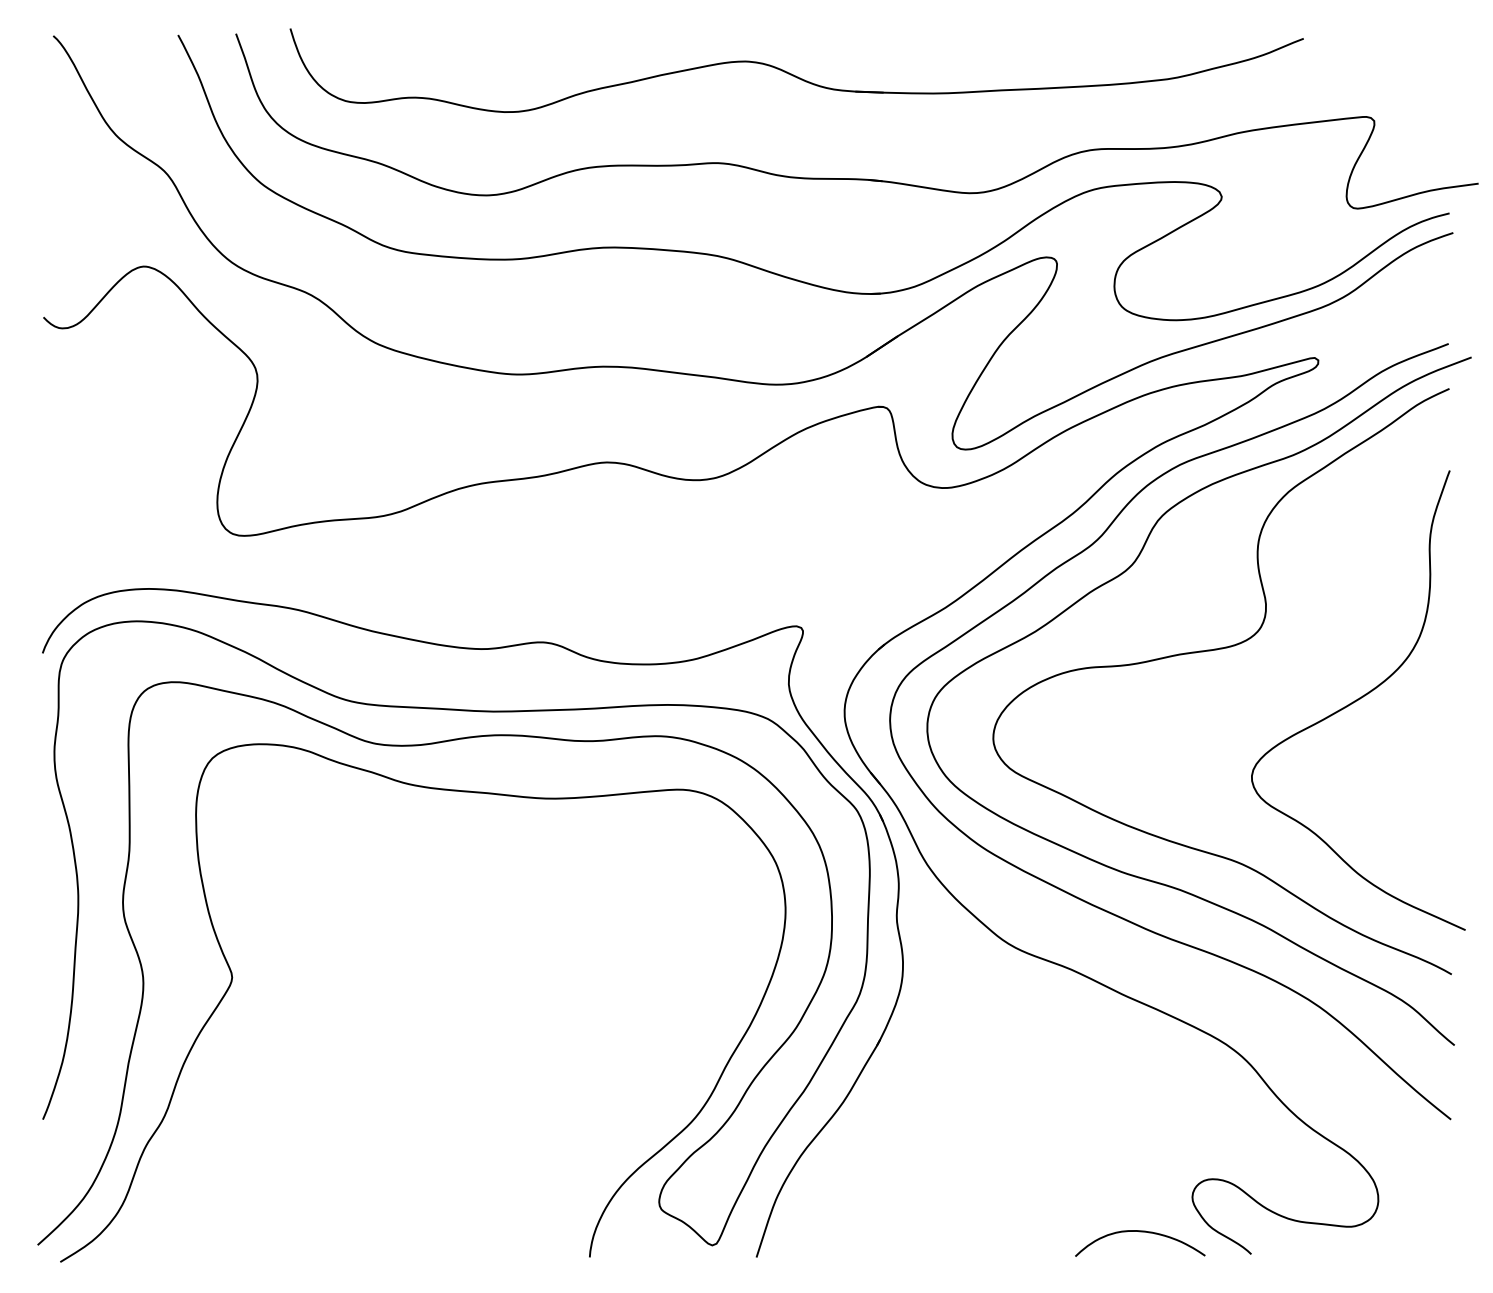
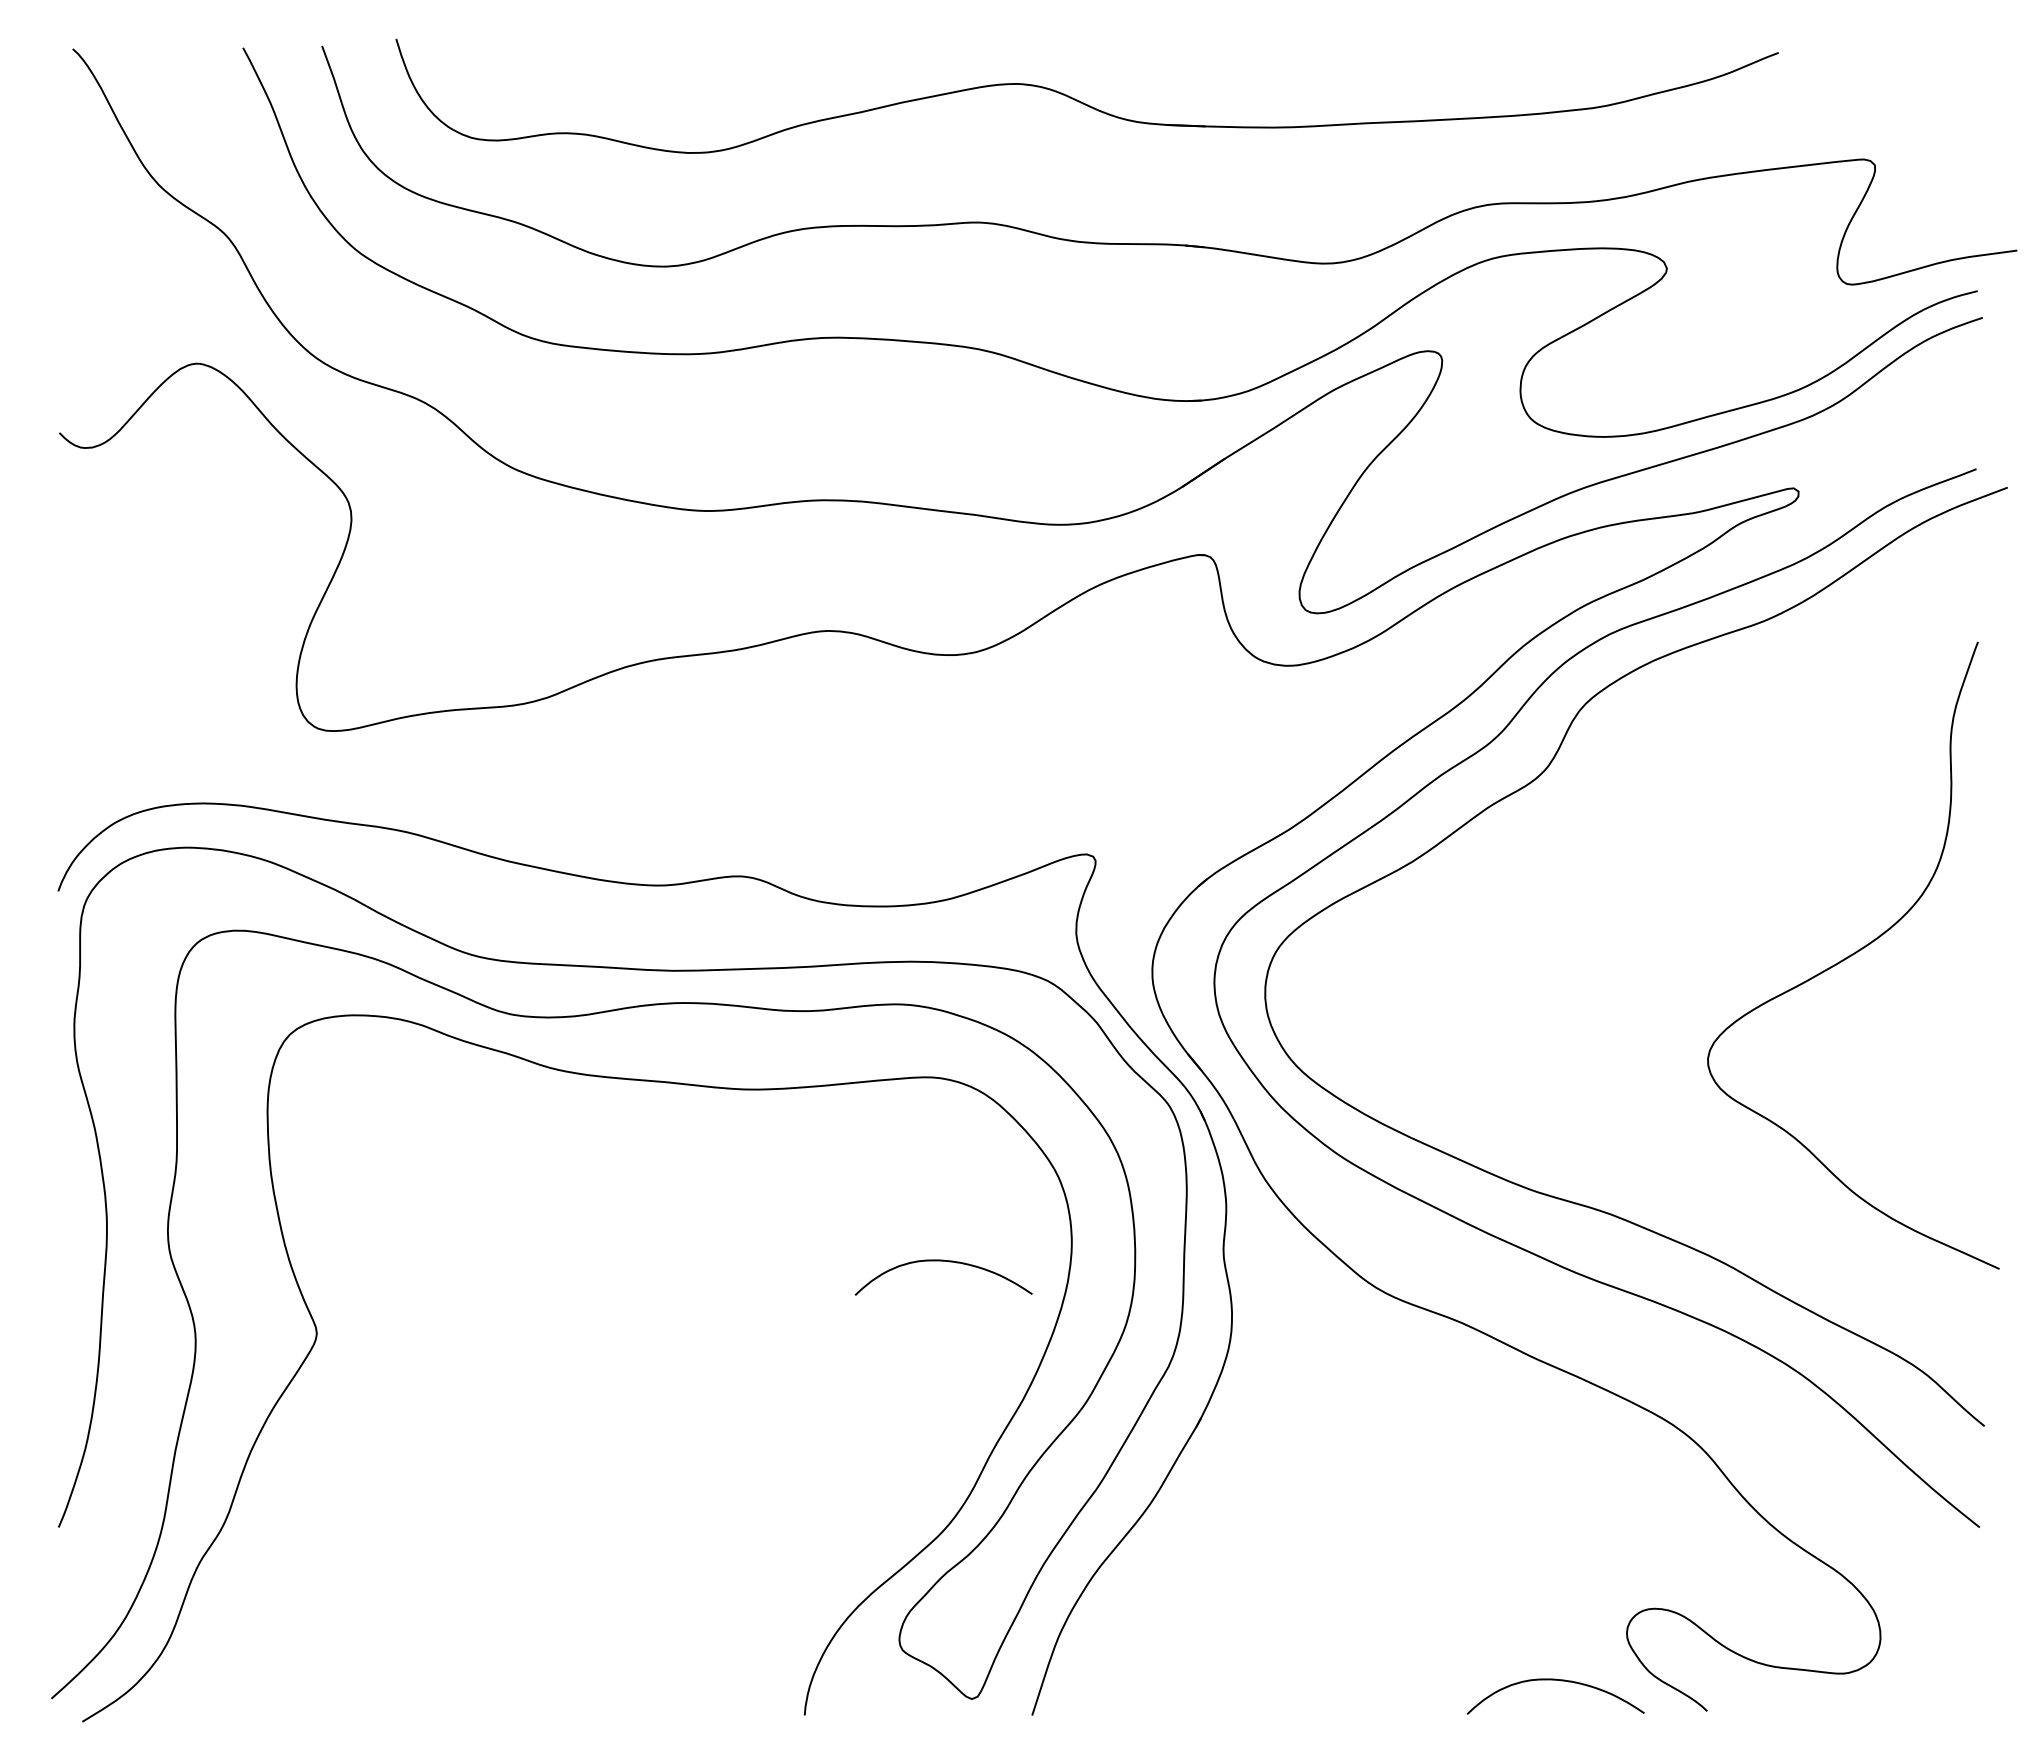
curve: (1214, 650) -> (1657, 887), removed
curve: (695, 925) -> (948, 1262), added

